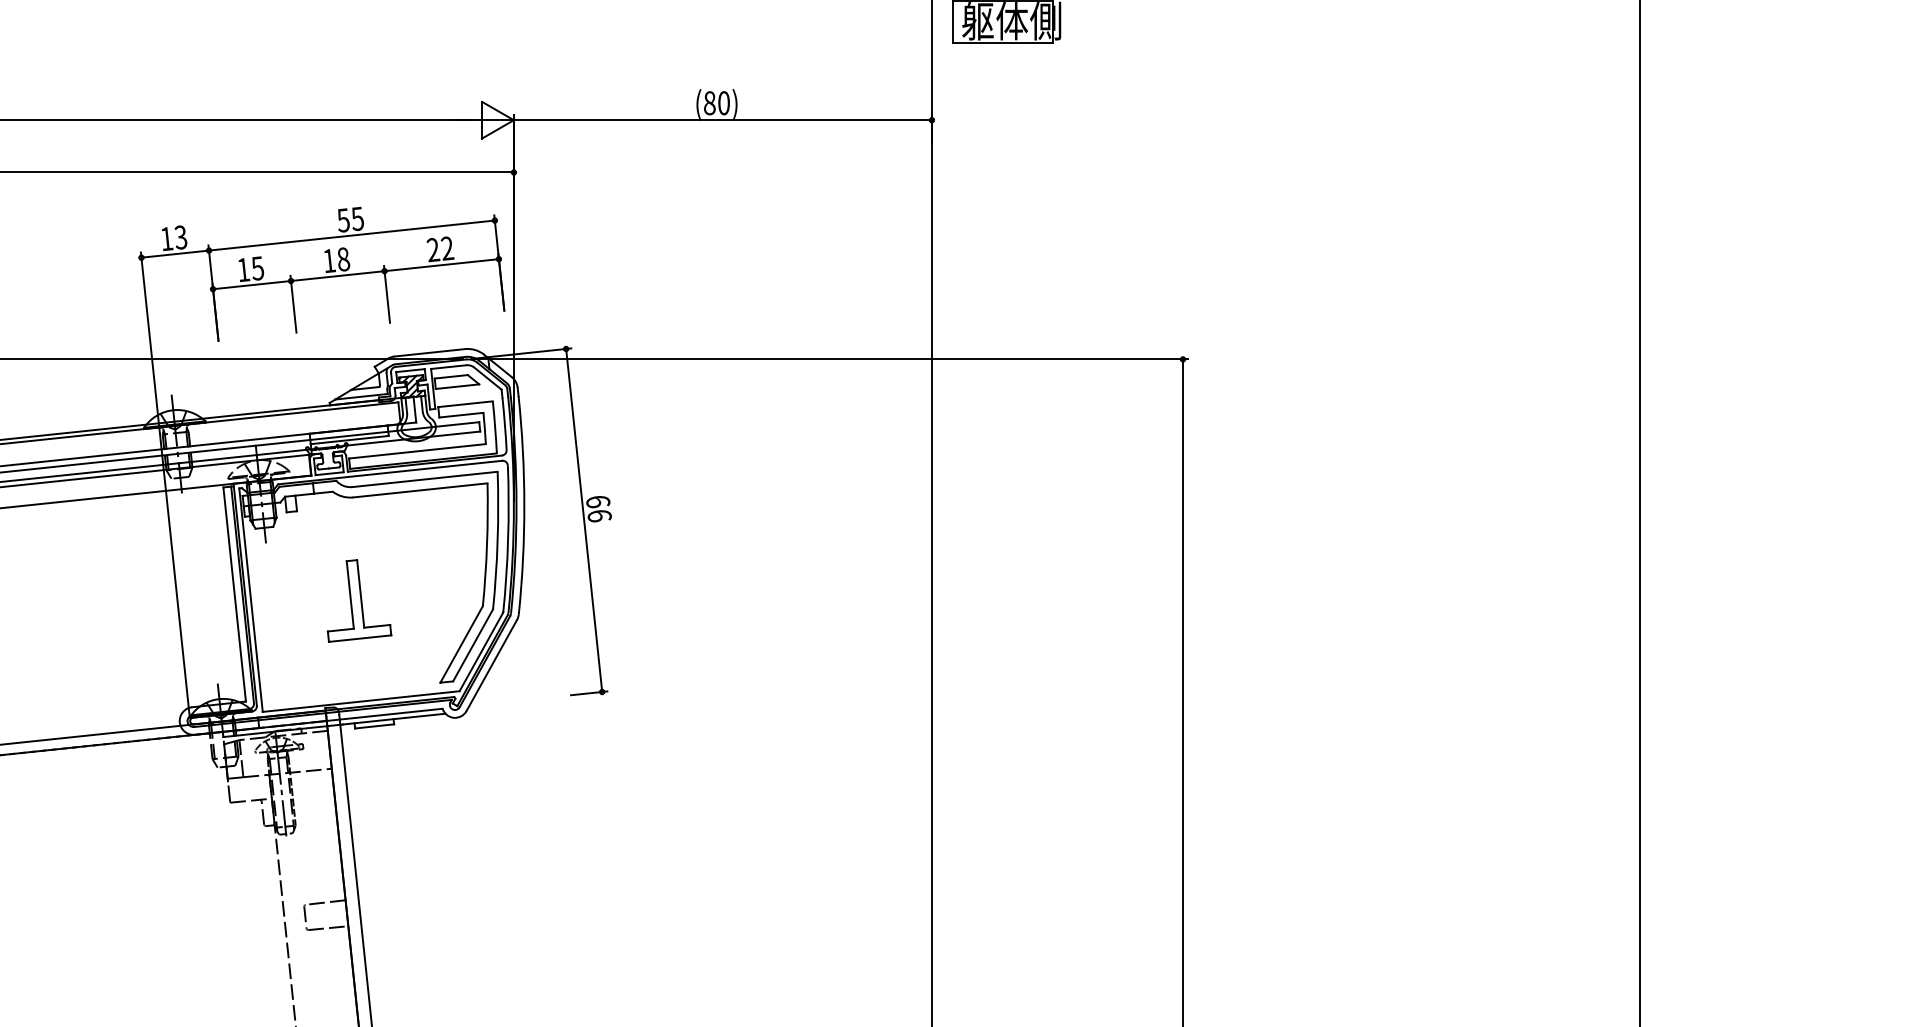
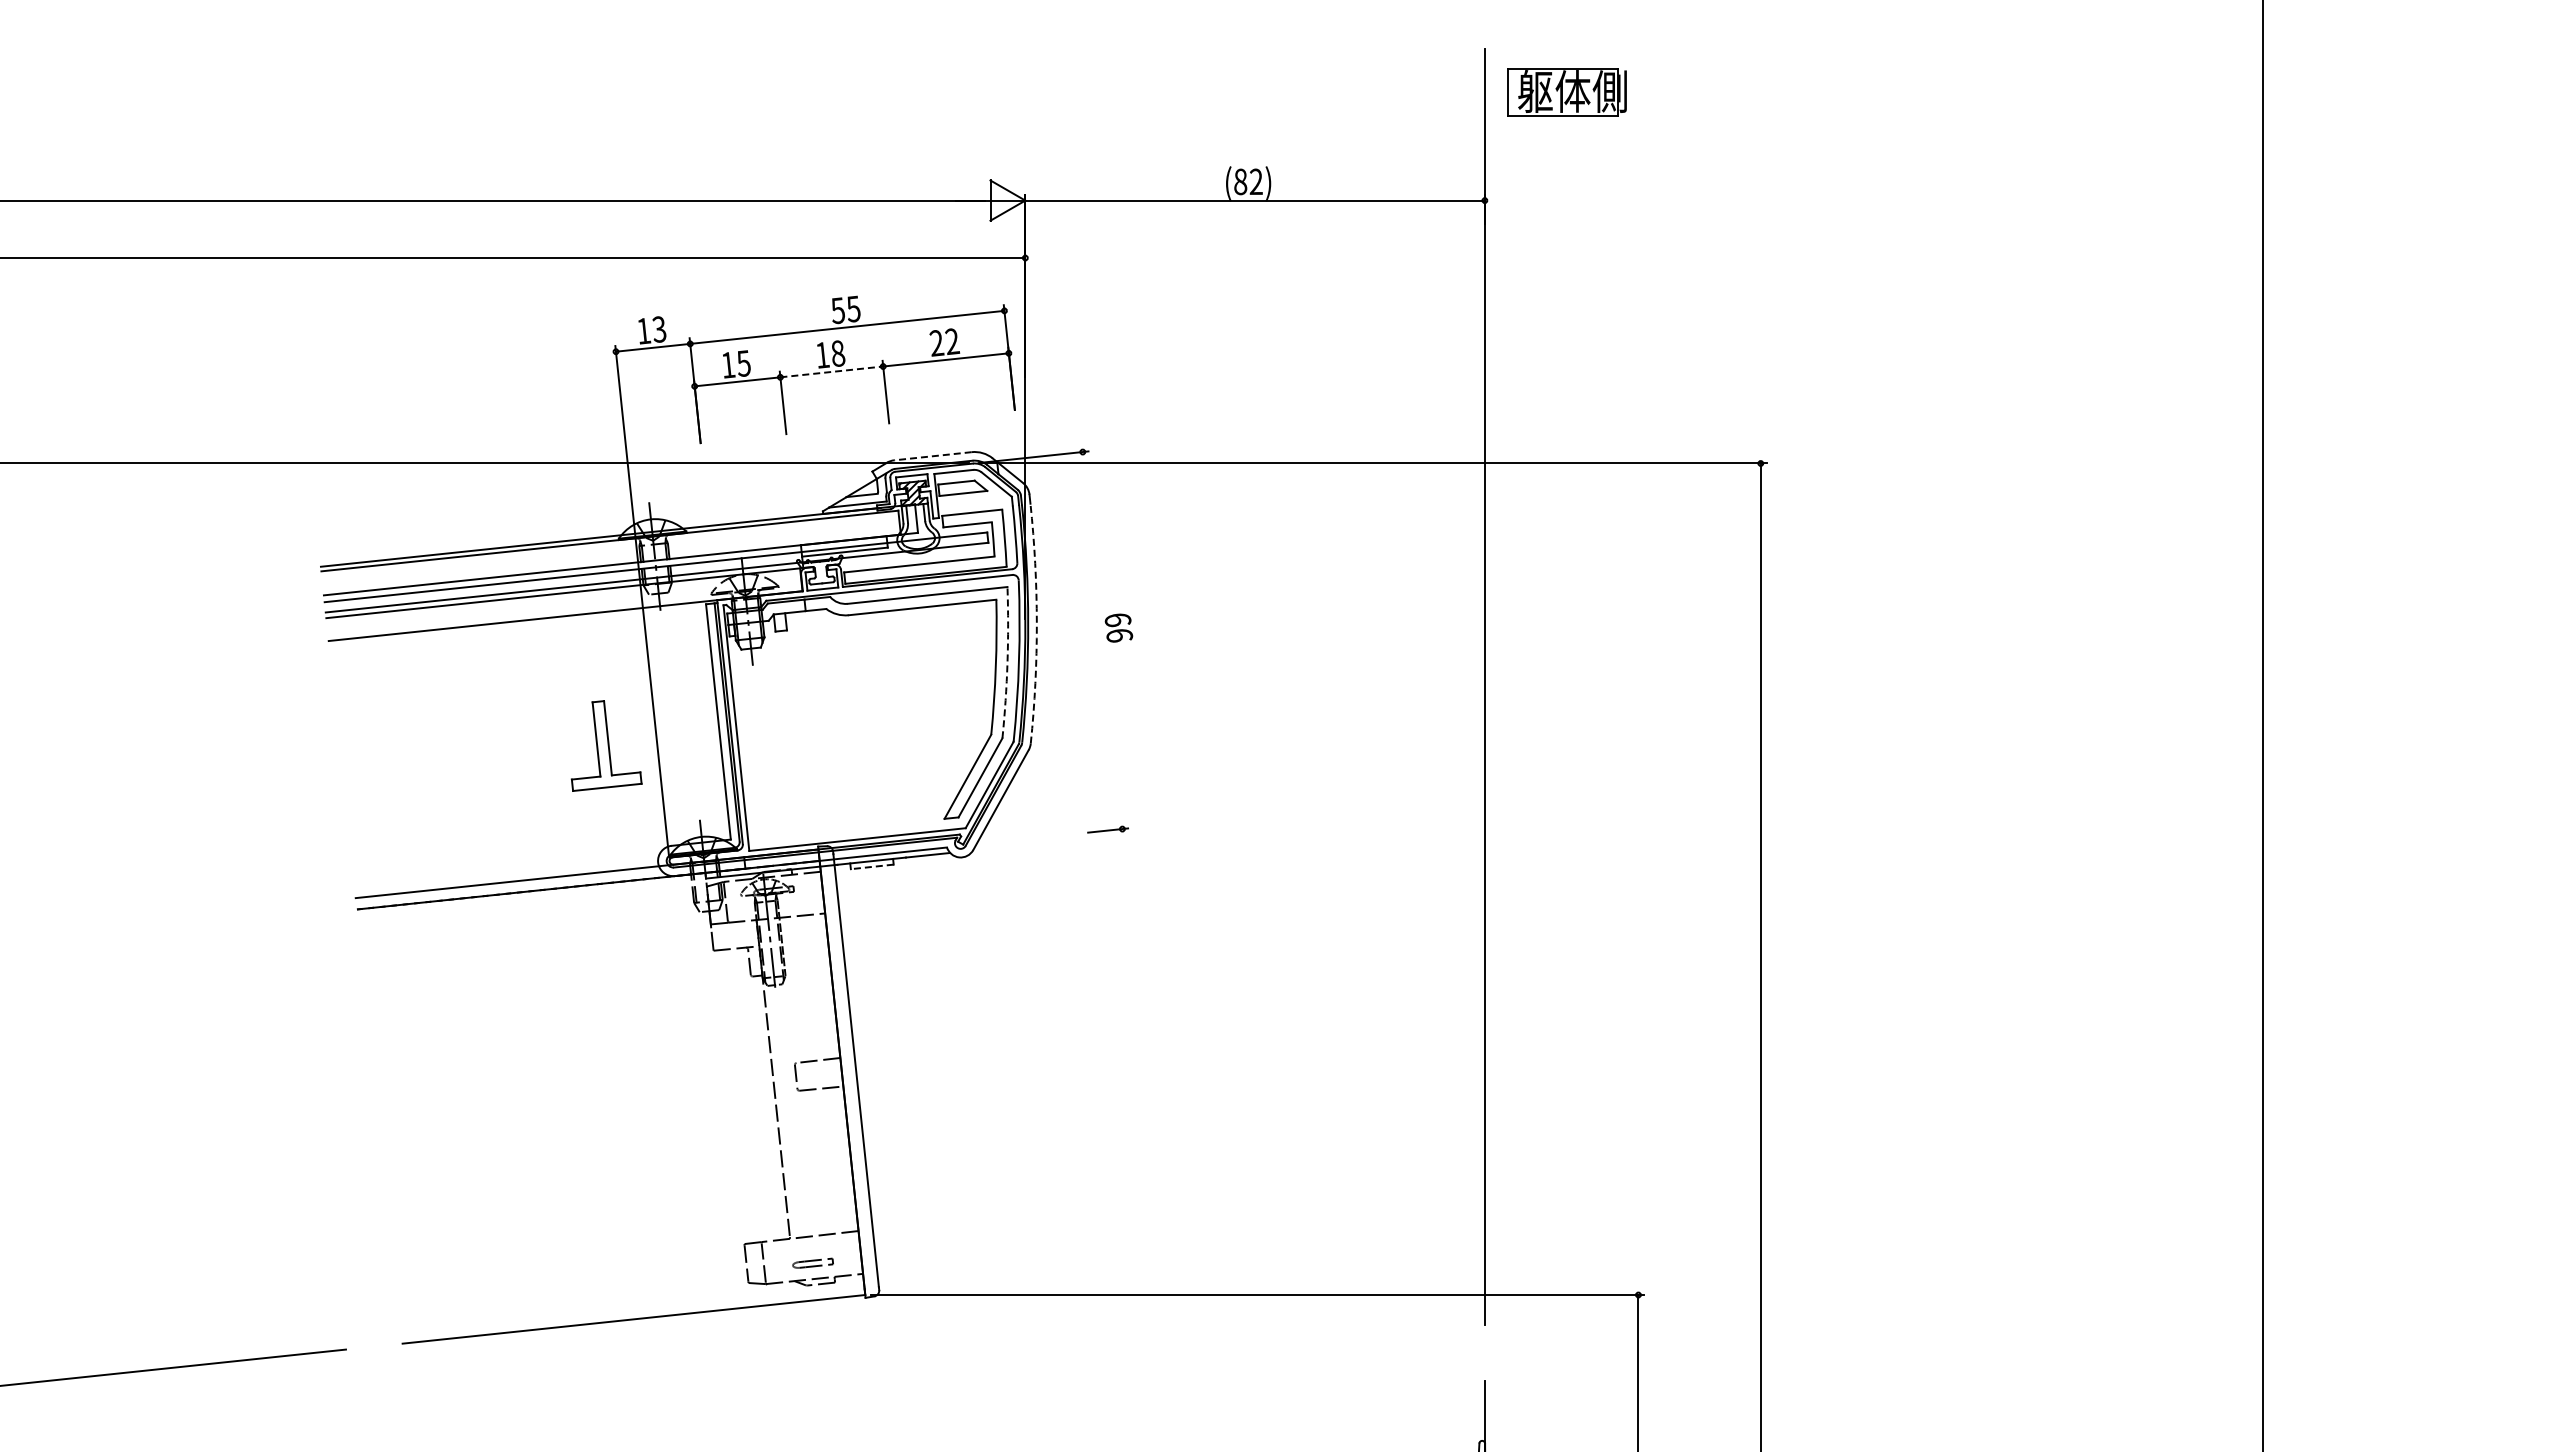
text: (723, 102) -> (1255, 181), (80) -> (82)
line: (337, 275) -> (831, 371), solid -> dashed
line: (429, 353) -> (932, 456), solid -> dashed
arc: (524, 504) -> (1036, 623), solid -> dashed
line: (584, 520) -> (1102, 640), removed
arc: (497, 540) -> (1007, 662), solid -> dashed
part: (359, 600) -> (606, 745), moved
line: (374, 726) -> (872, 866), solid -> dashed

